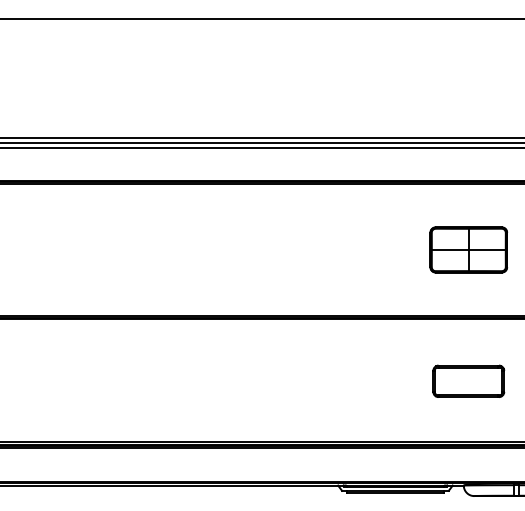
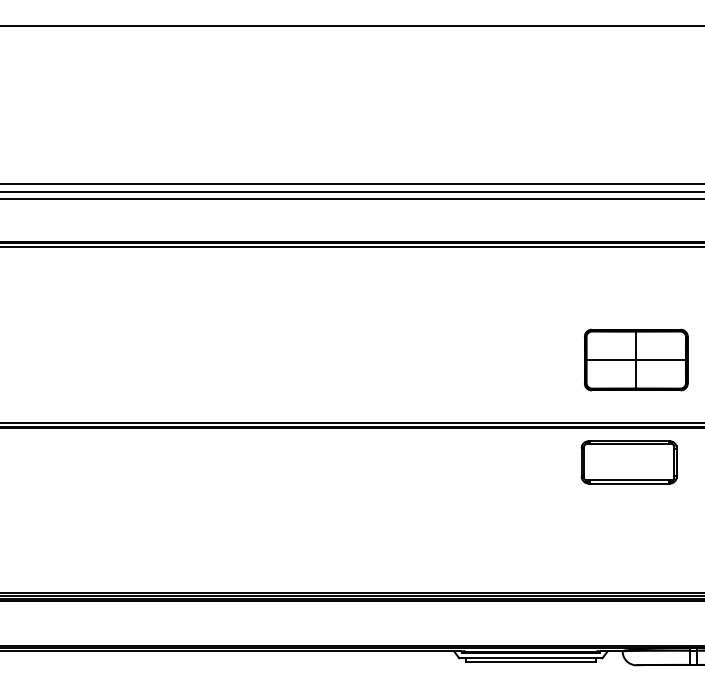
part: (468, 249) -> (636, 359), moved
part: (468, 381) -> (628, 462), moved

